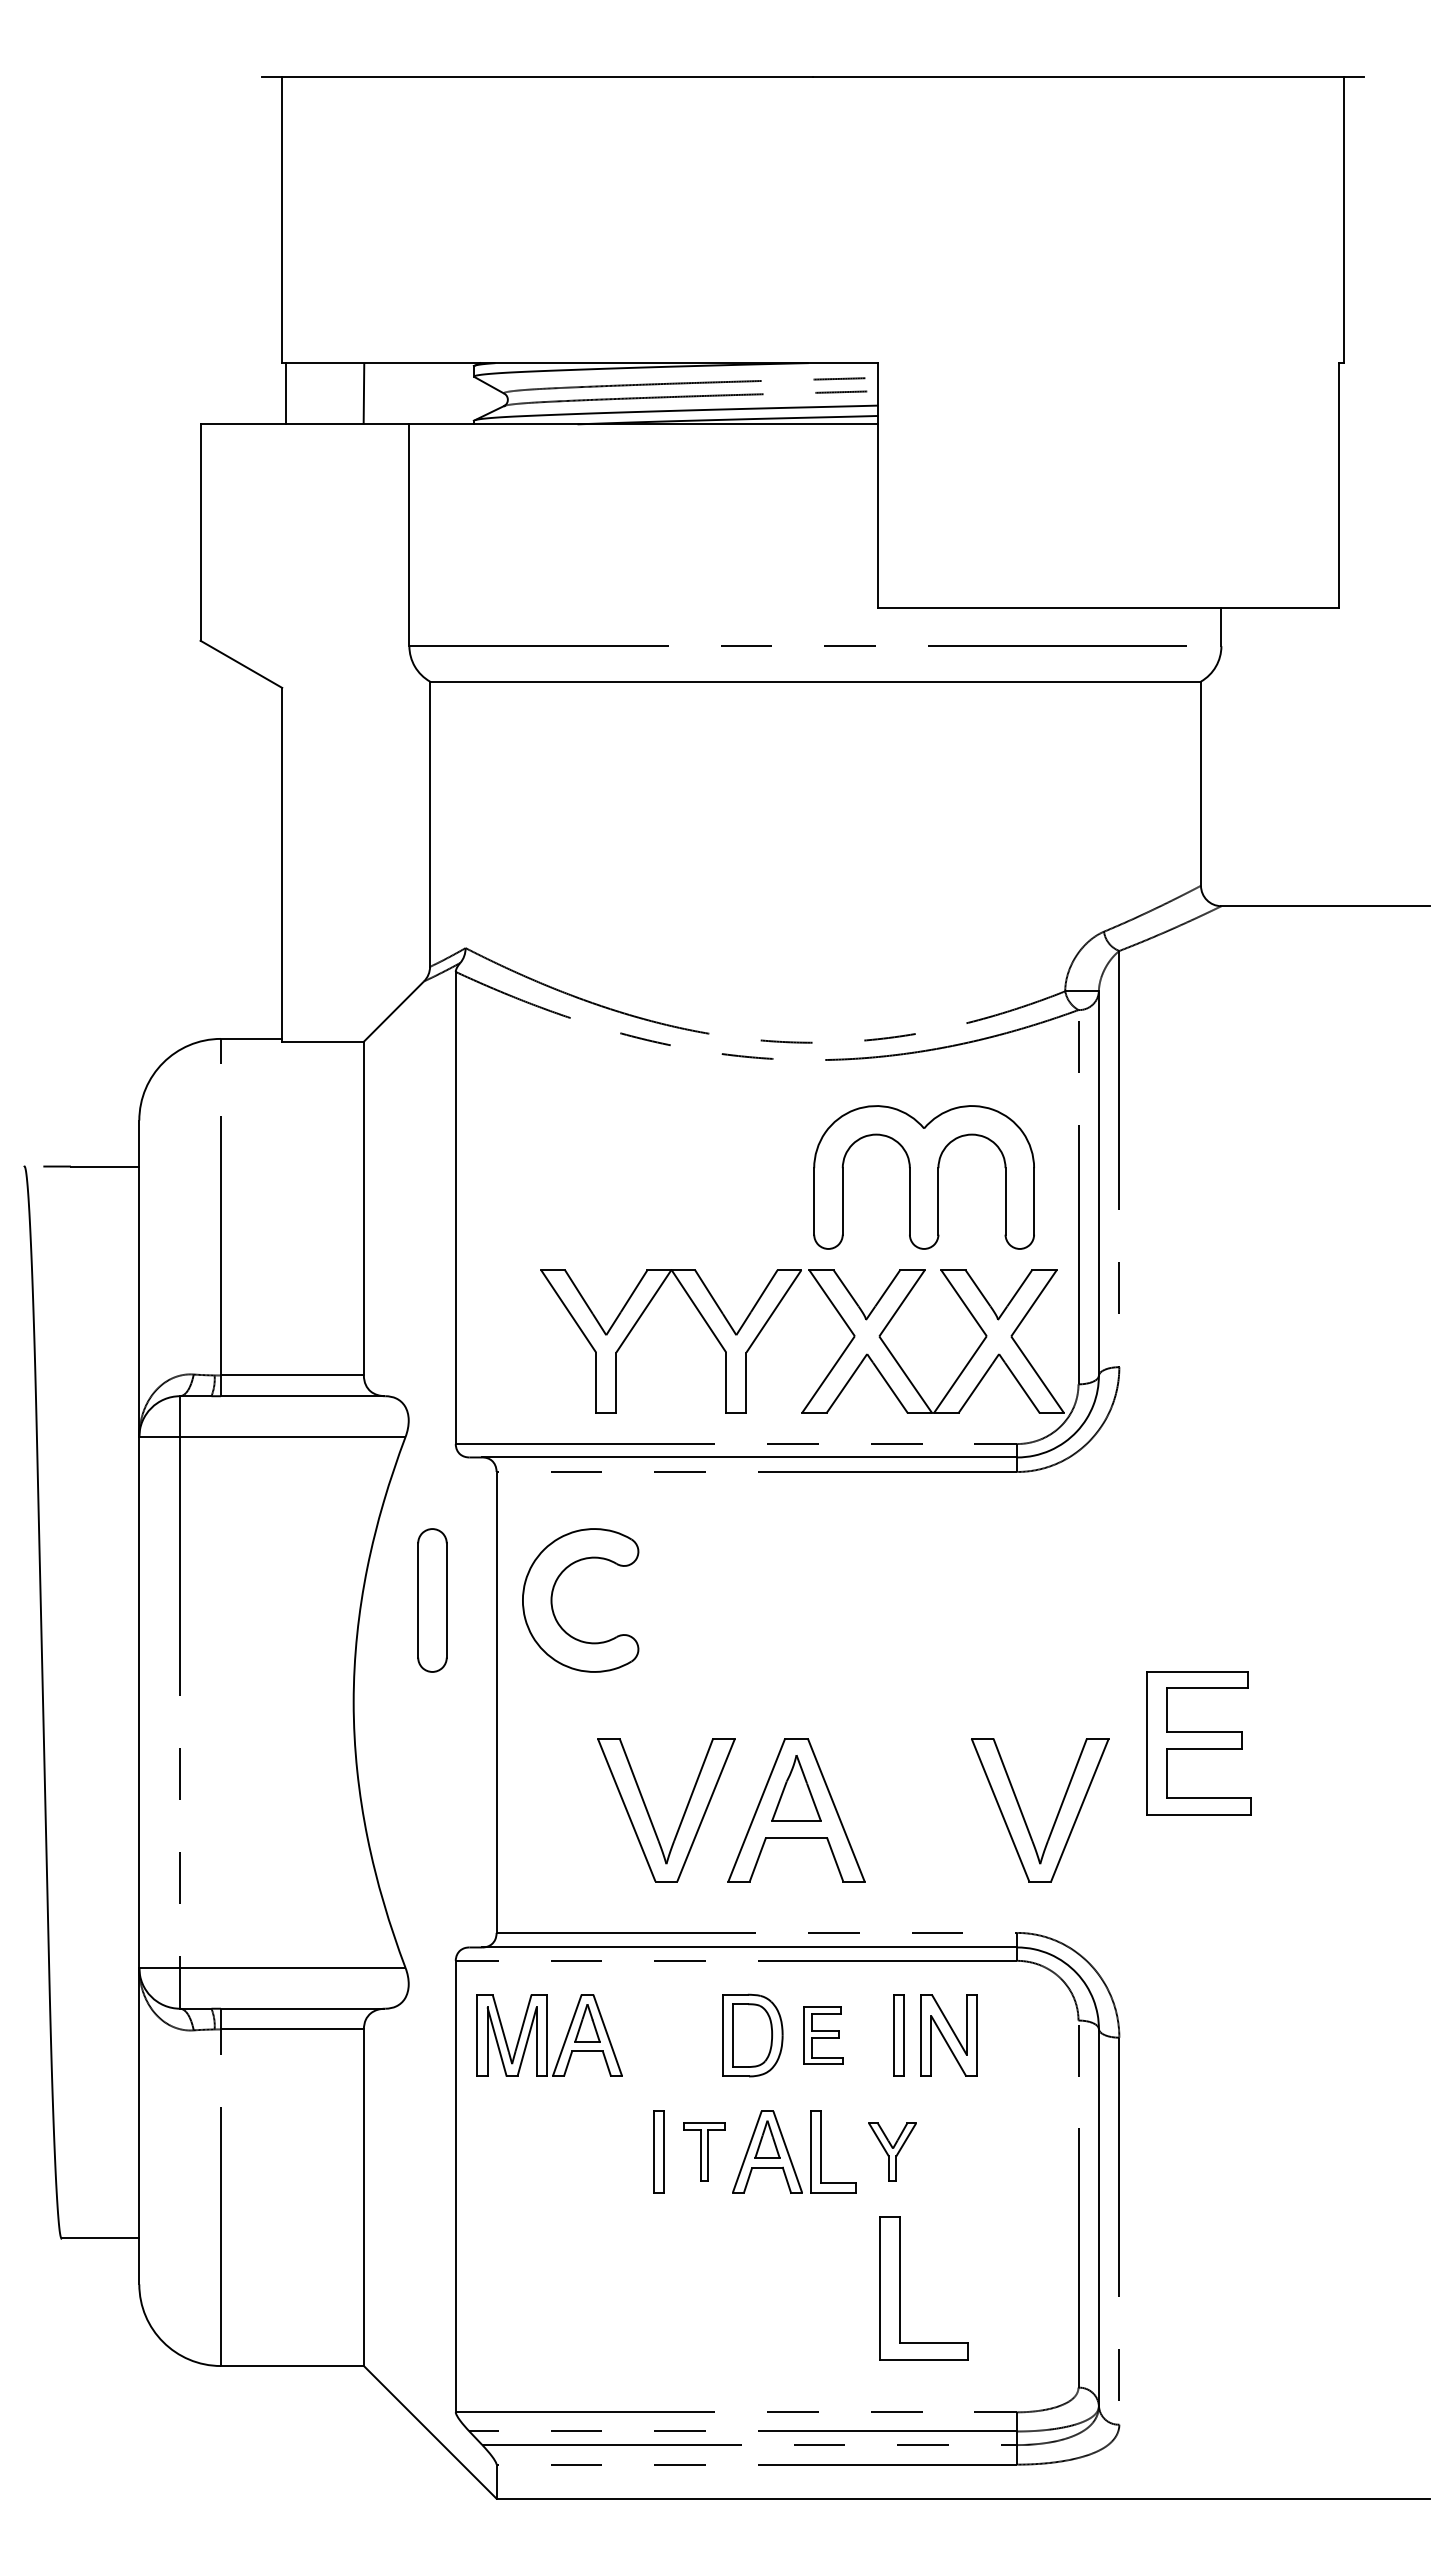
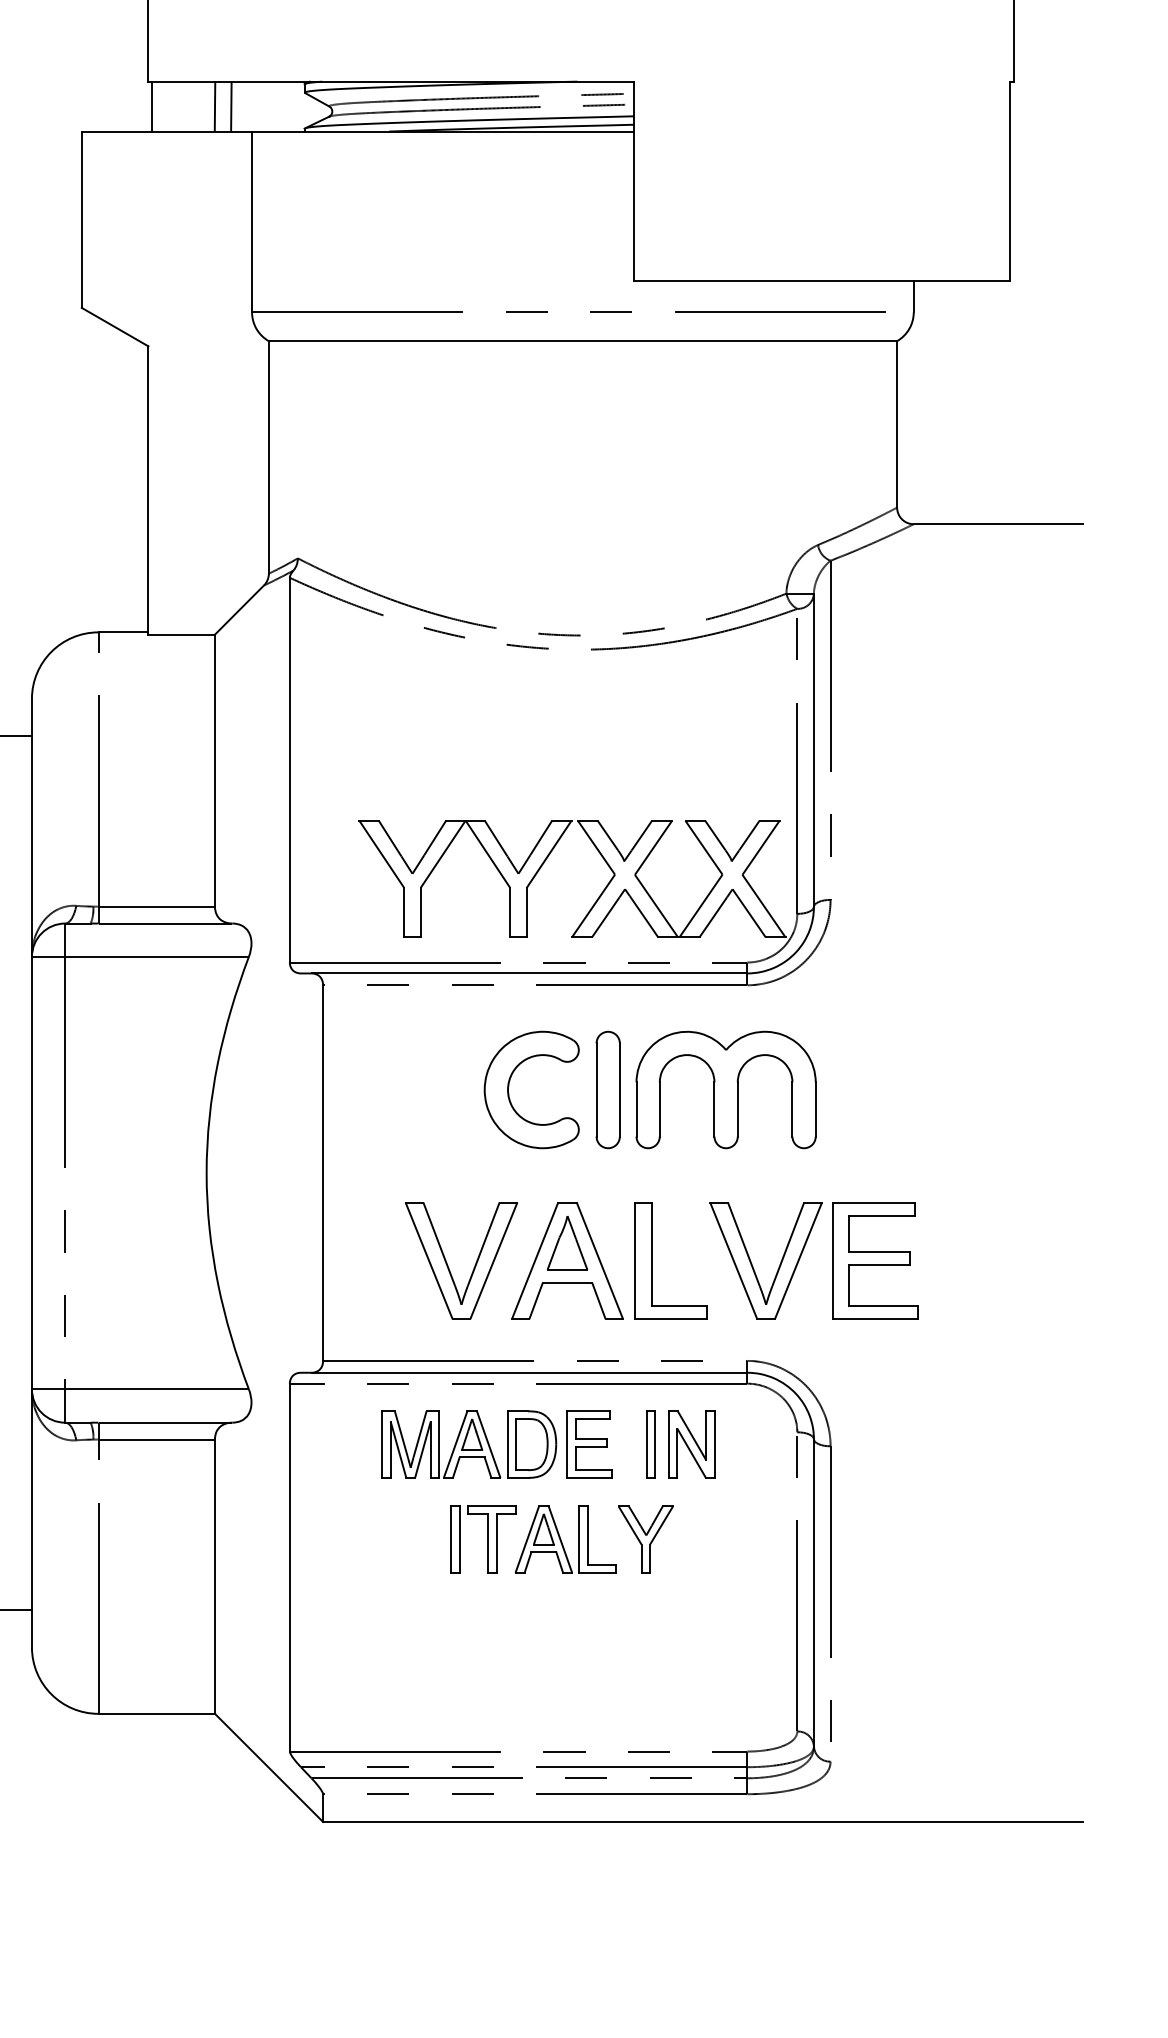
line: (383, 393) -> (230, 106), added
part: (923, 1177) -> (725, 1090), moved
part: (432, 1600) -> (608, 1090), moved
part: (552, 1600) -> (508, 1090), moved
part: (1198, 1743) -> (874, 1261), moved
part: (549, 2035) -> (441, 1444), moved
part: (823, 2035) -> (589, 1444), size x1.43
part: (704, 2151) -> (492, 1539), size x1.43
part: (892, 2151) -> (645, 1539), size x1.43
part: (900, 2288) -> (652, 1261), moved

